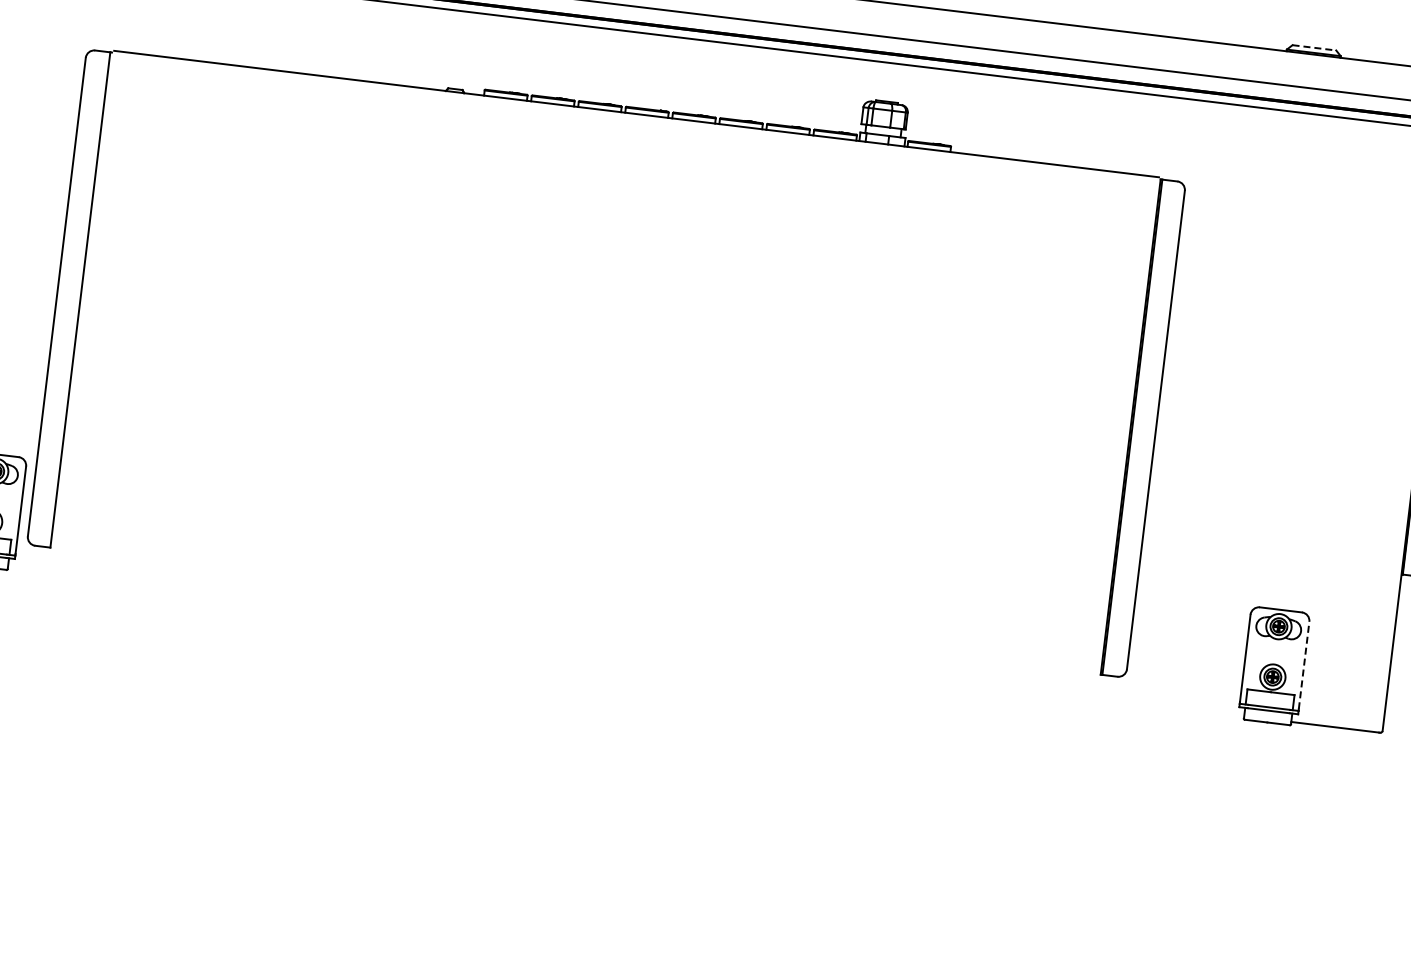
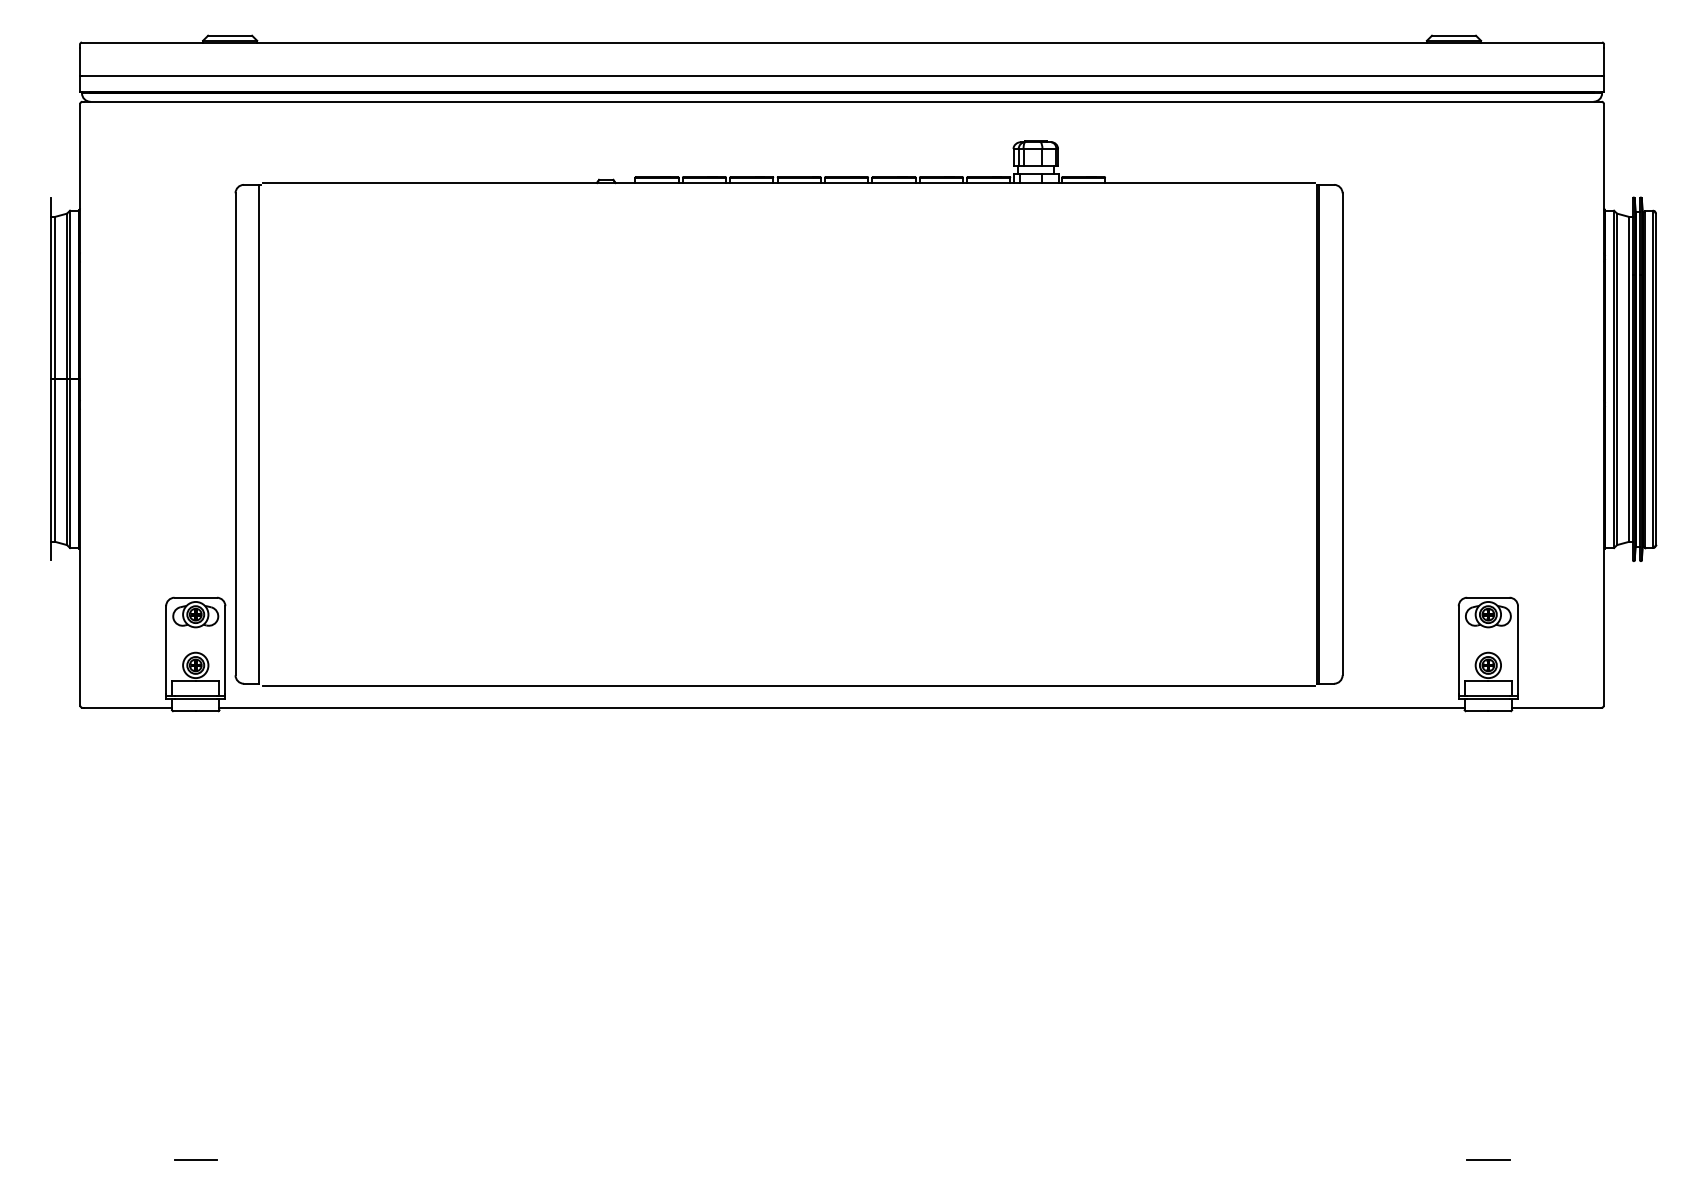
line: (1314, 47) -> (1454, 35), dashed -> solid
line: (575, 612) -> (788, 685), added
line: (625, 641) -> (841, 707), added
line: (1303, 664) -> (1517, 649), dashed -> solid

